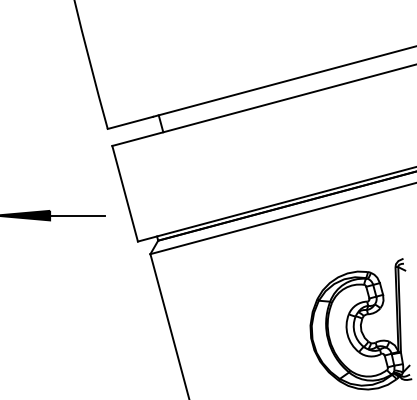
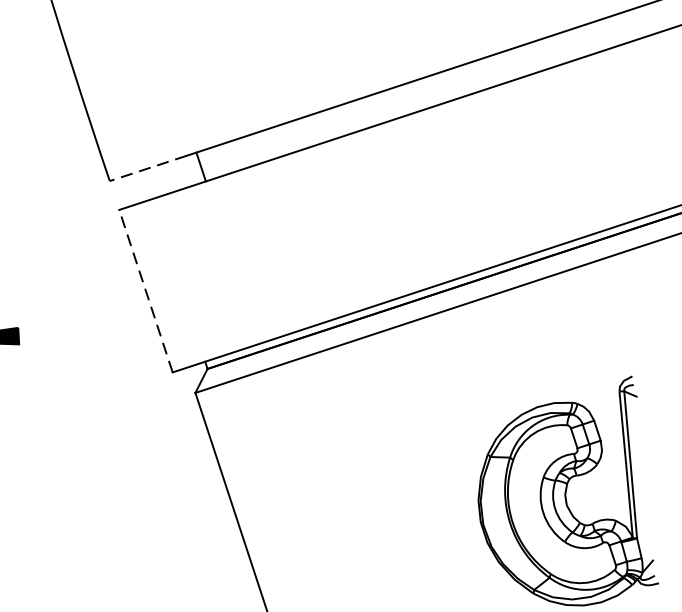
line: (129, 123) -> (146, 169), solid -> dashed
line: (125, 193) -> (146, 290), solid -> dashed
line: (77, 215) -> (65, 333), removed

